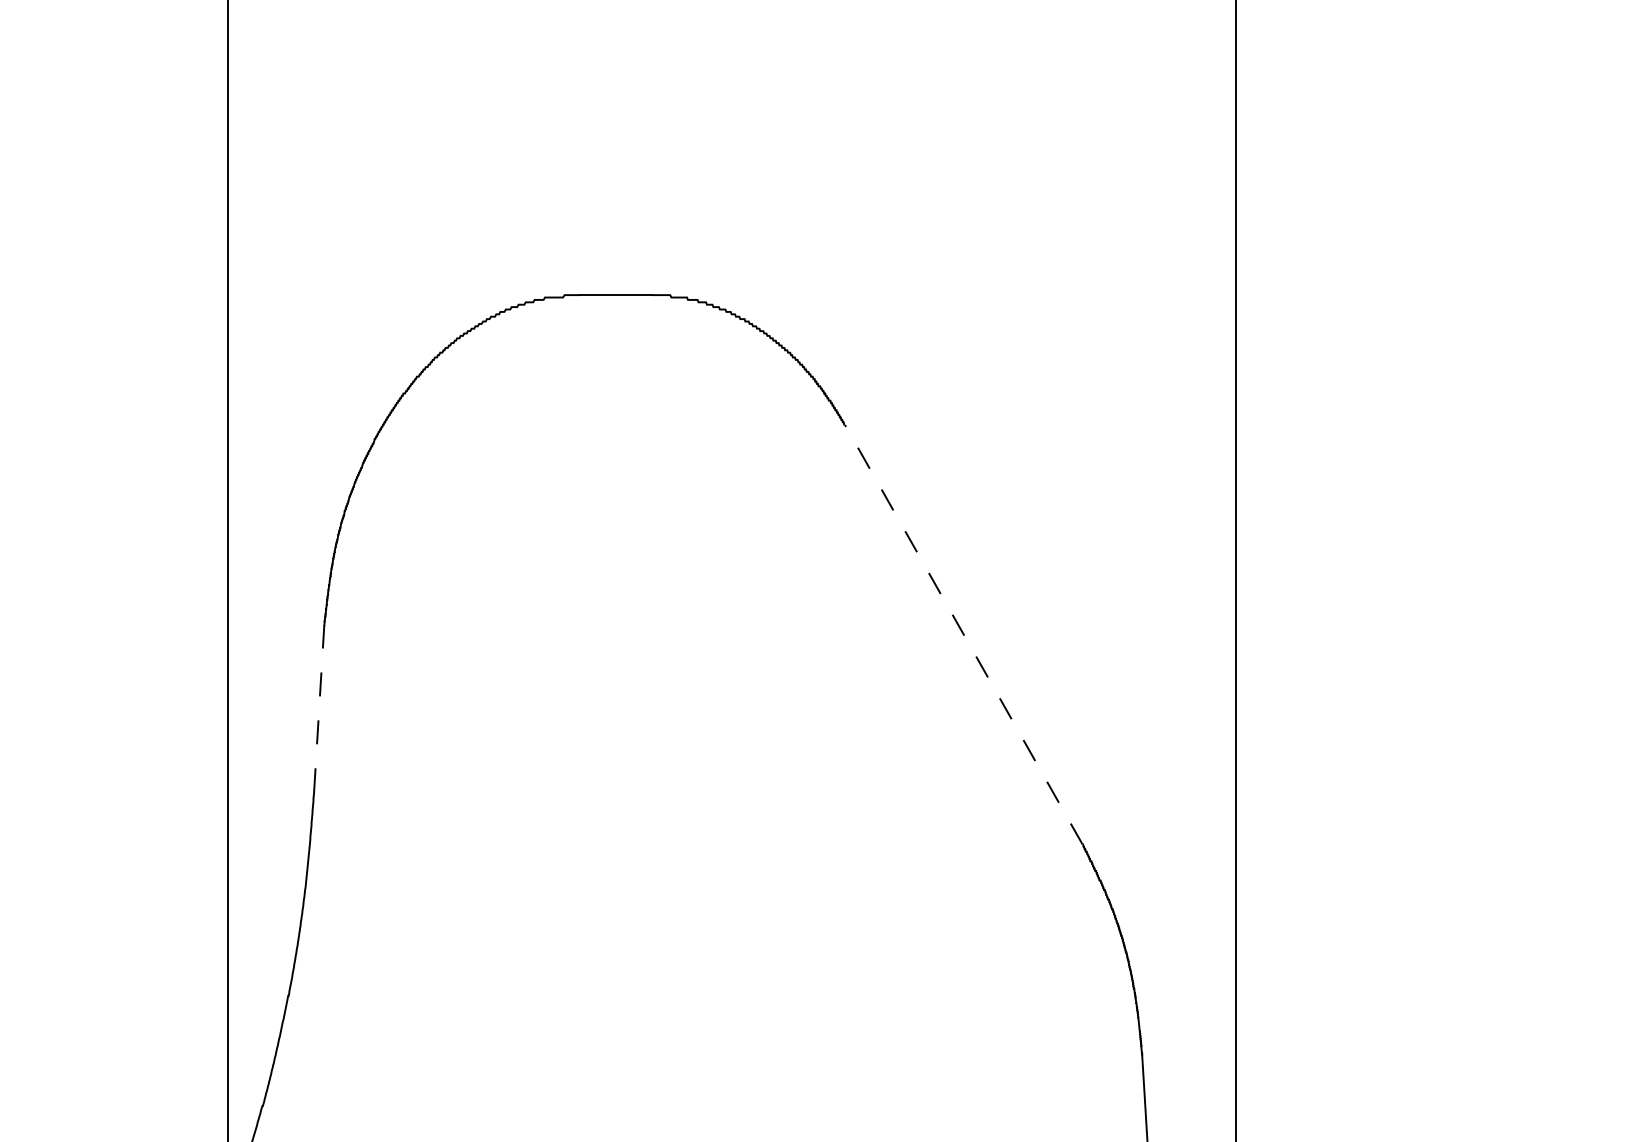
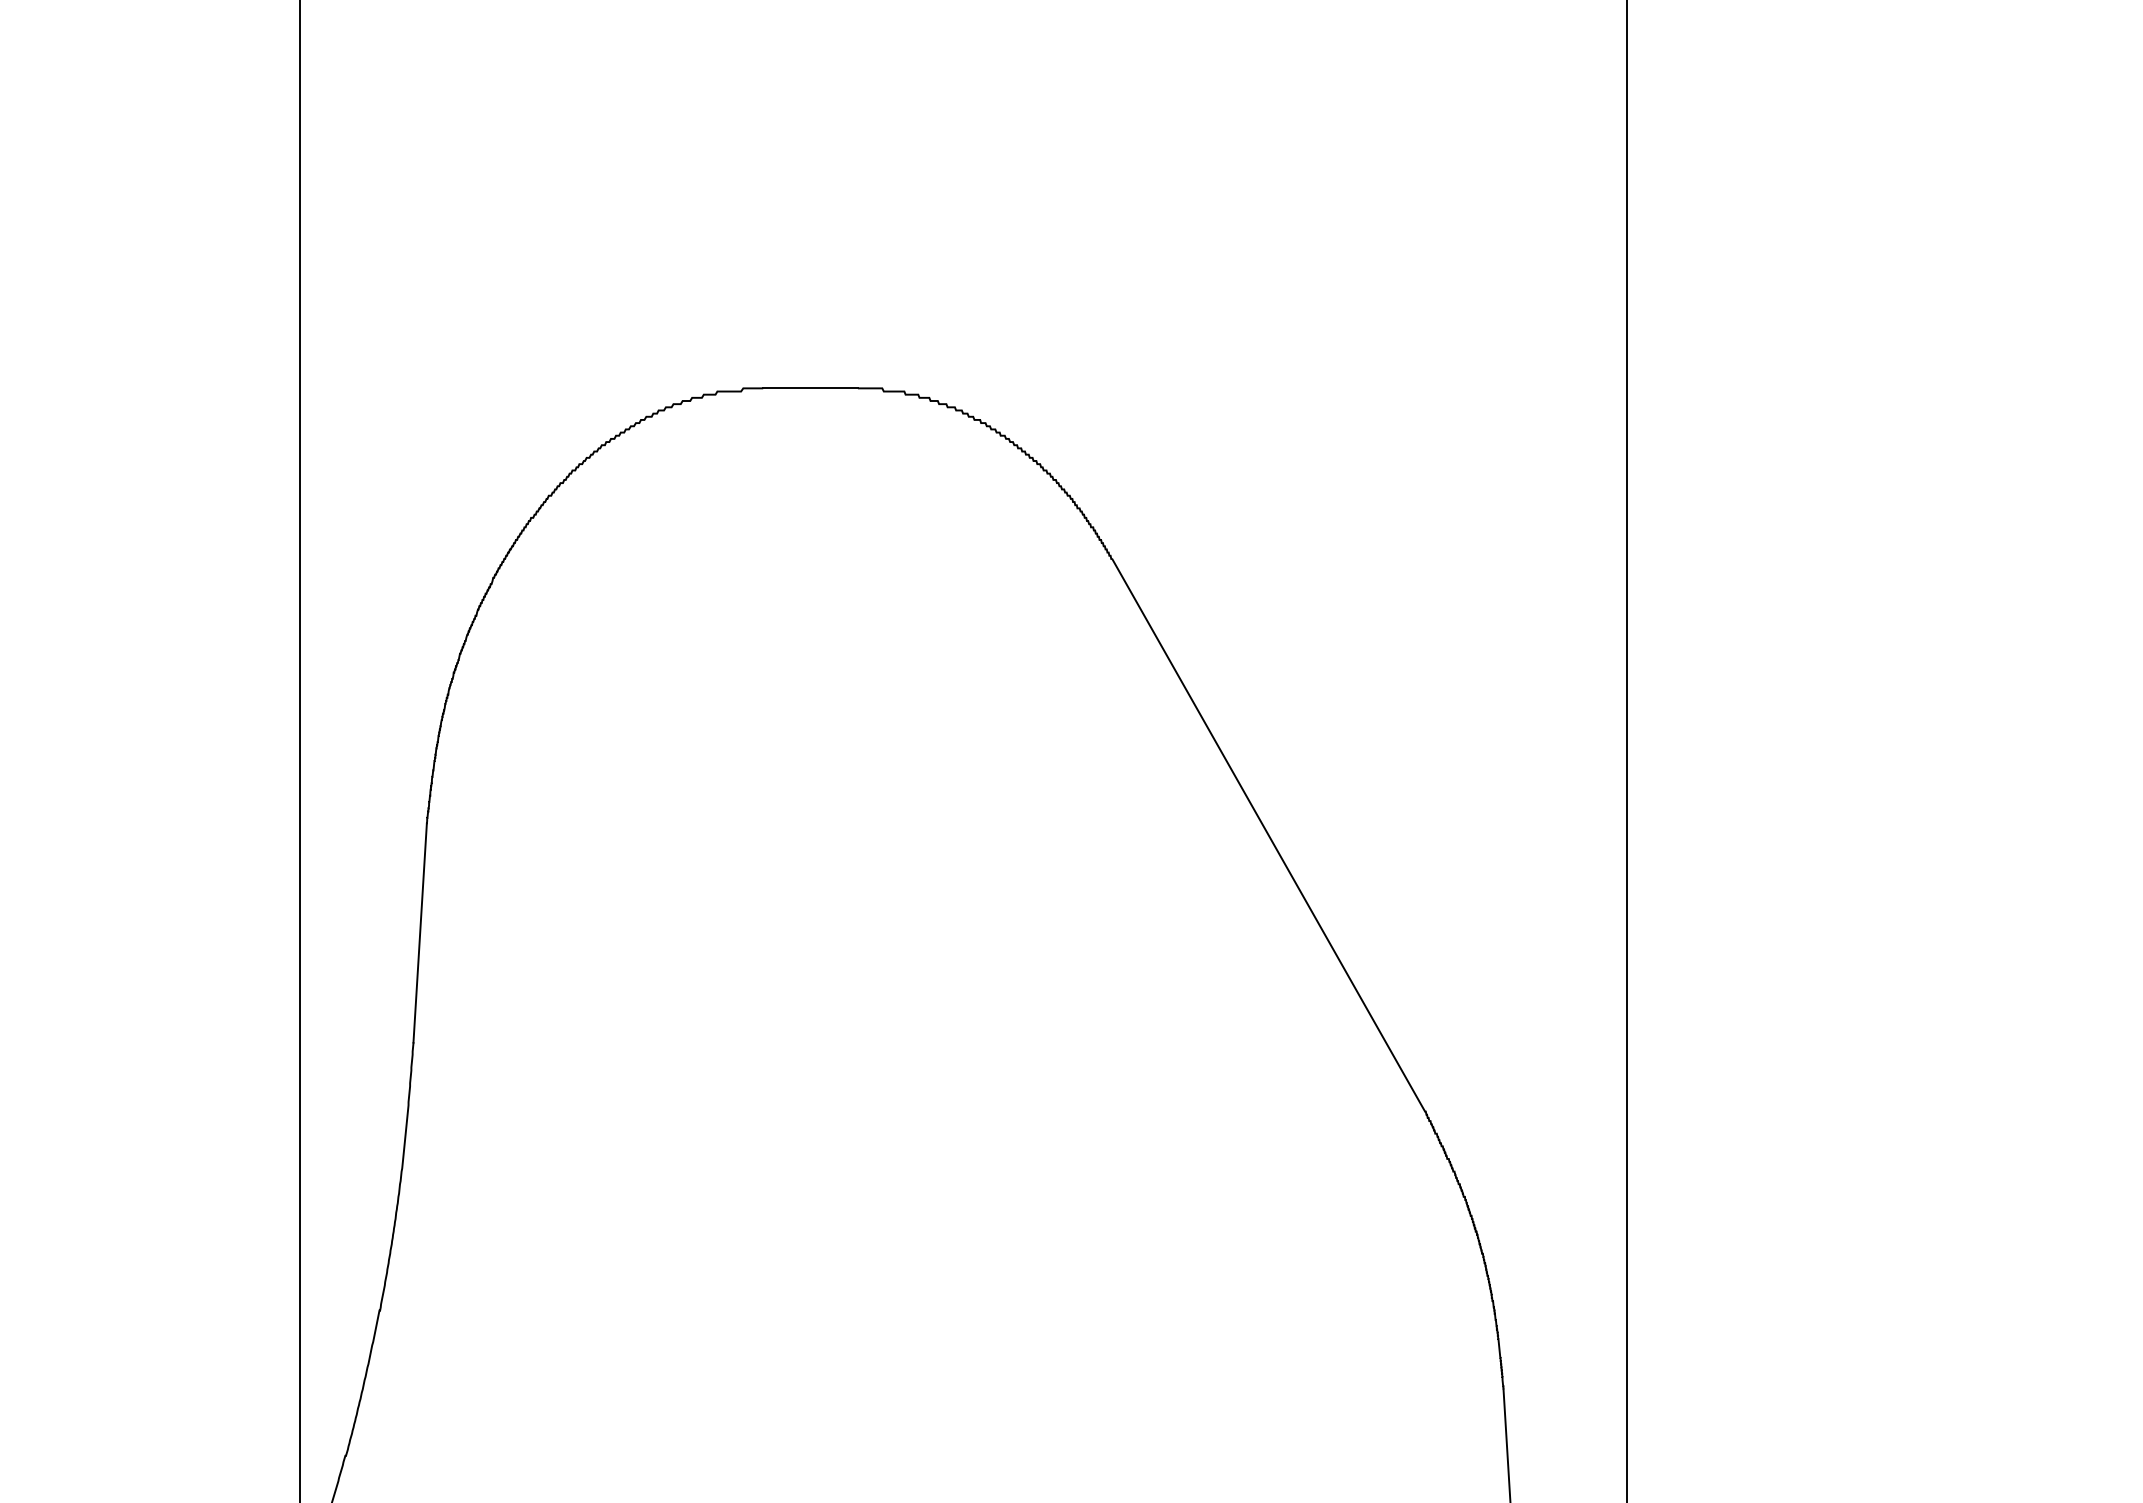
line: (963, 634) -> (1268, 835), dashed -> solid
line: (319, 708) -> (420, 932), dashed -> solid

